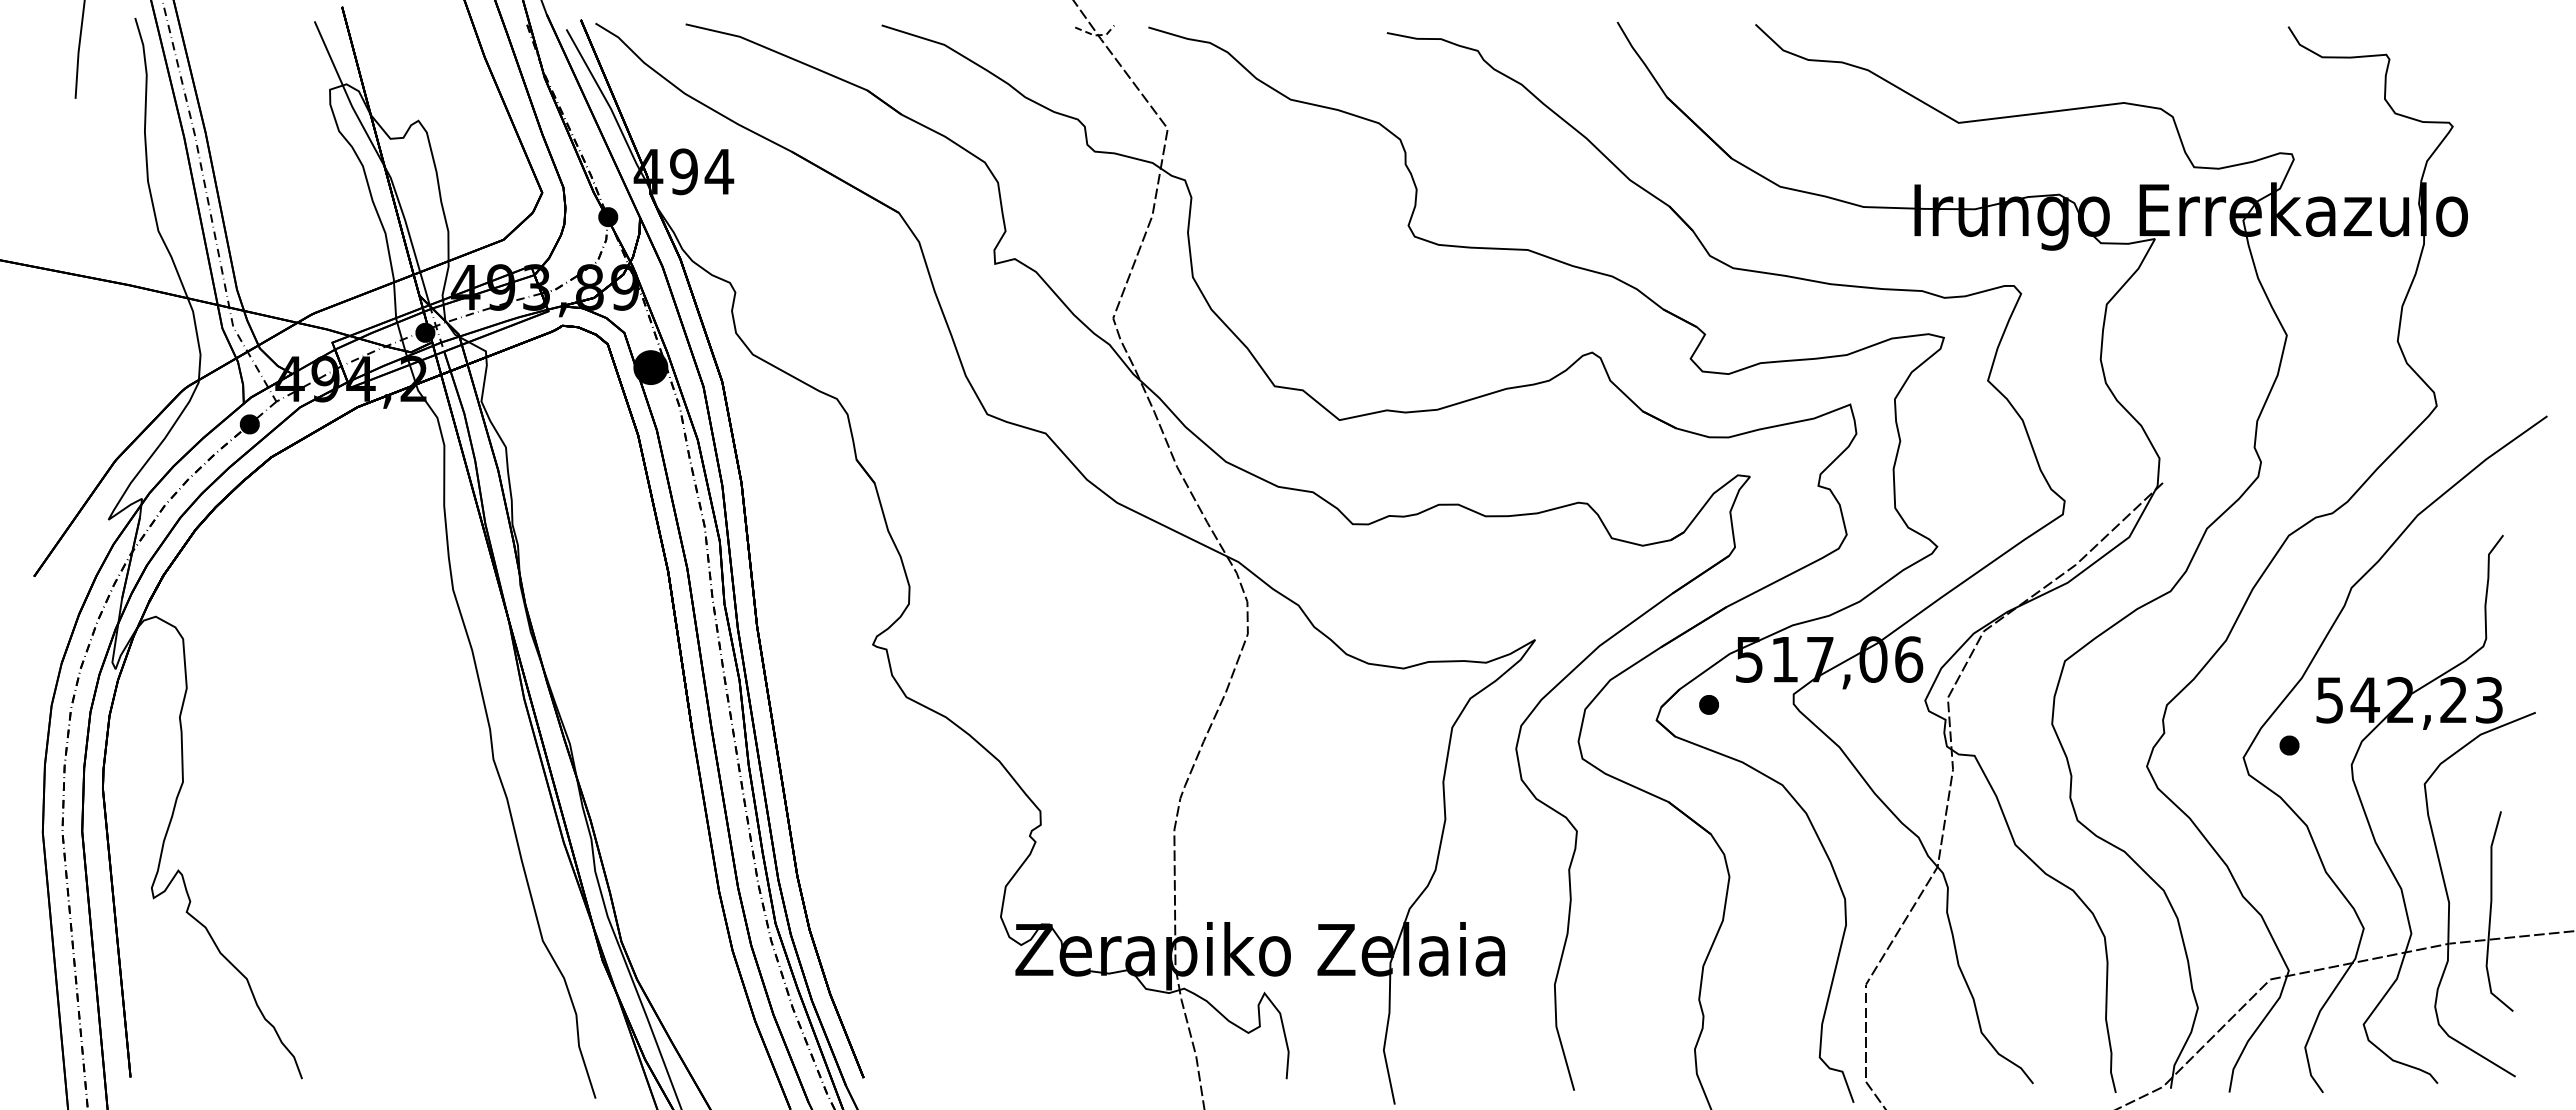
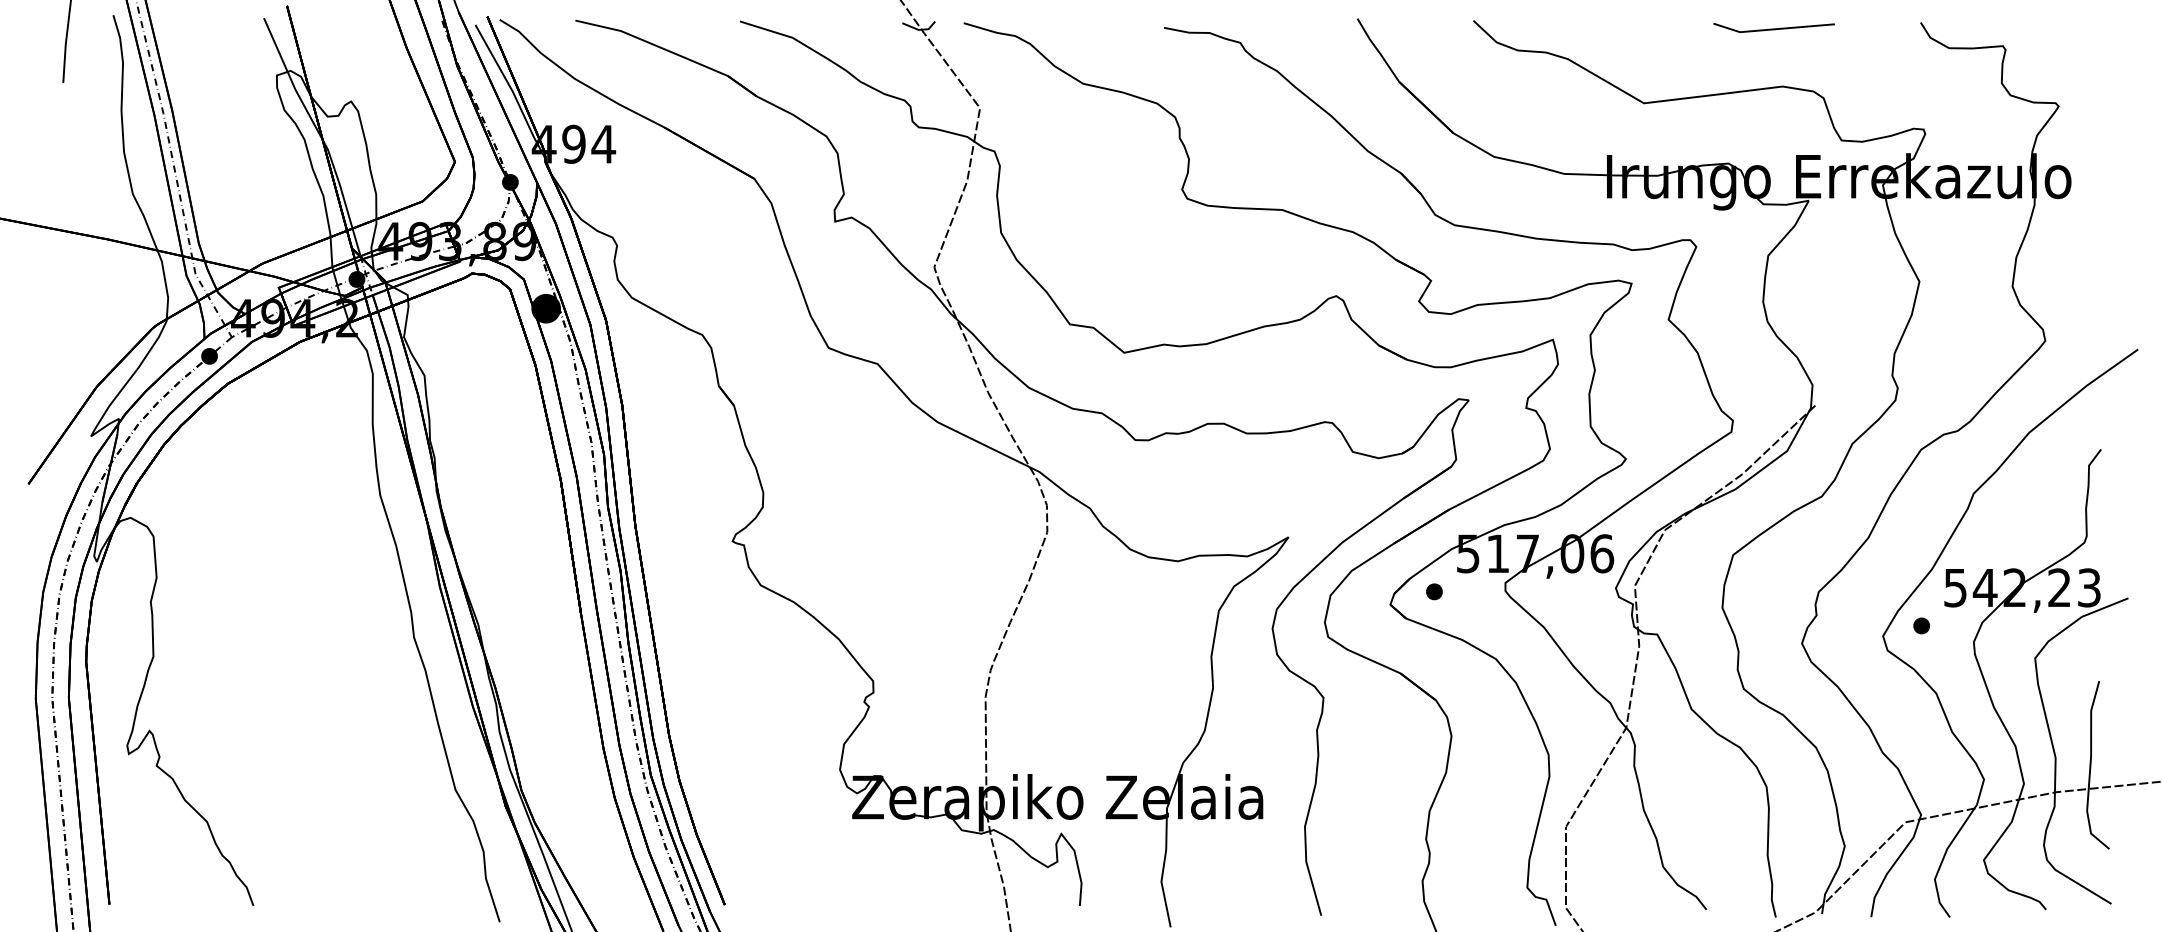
line: (2113, 33) -> (1773, 28), added
line: (1096, 35) -> (920, 29), dashed -> solid

